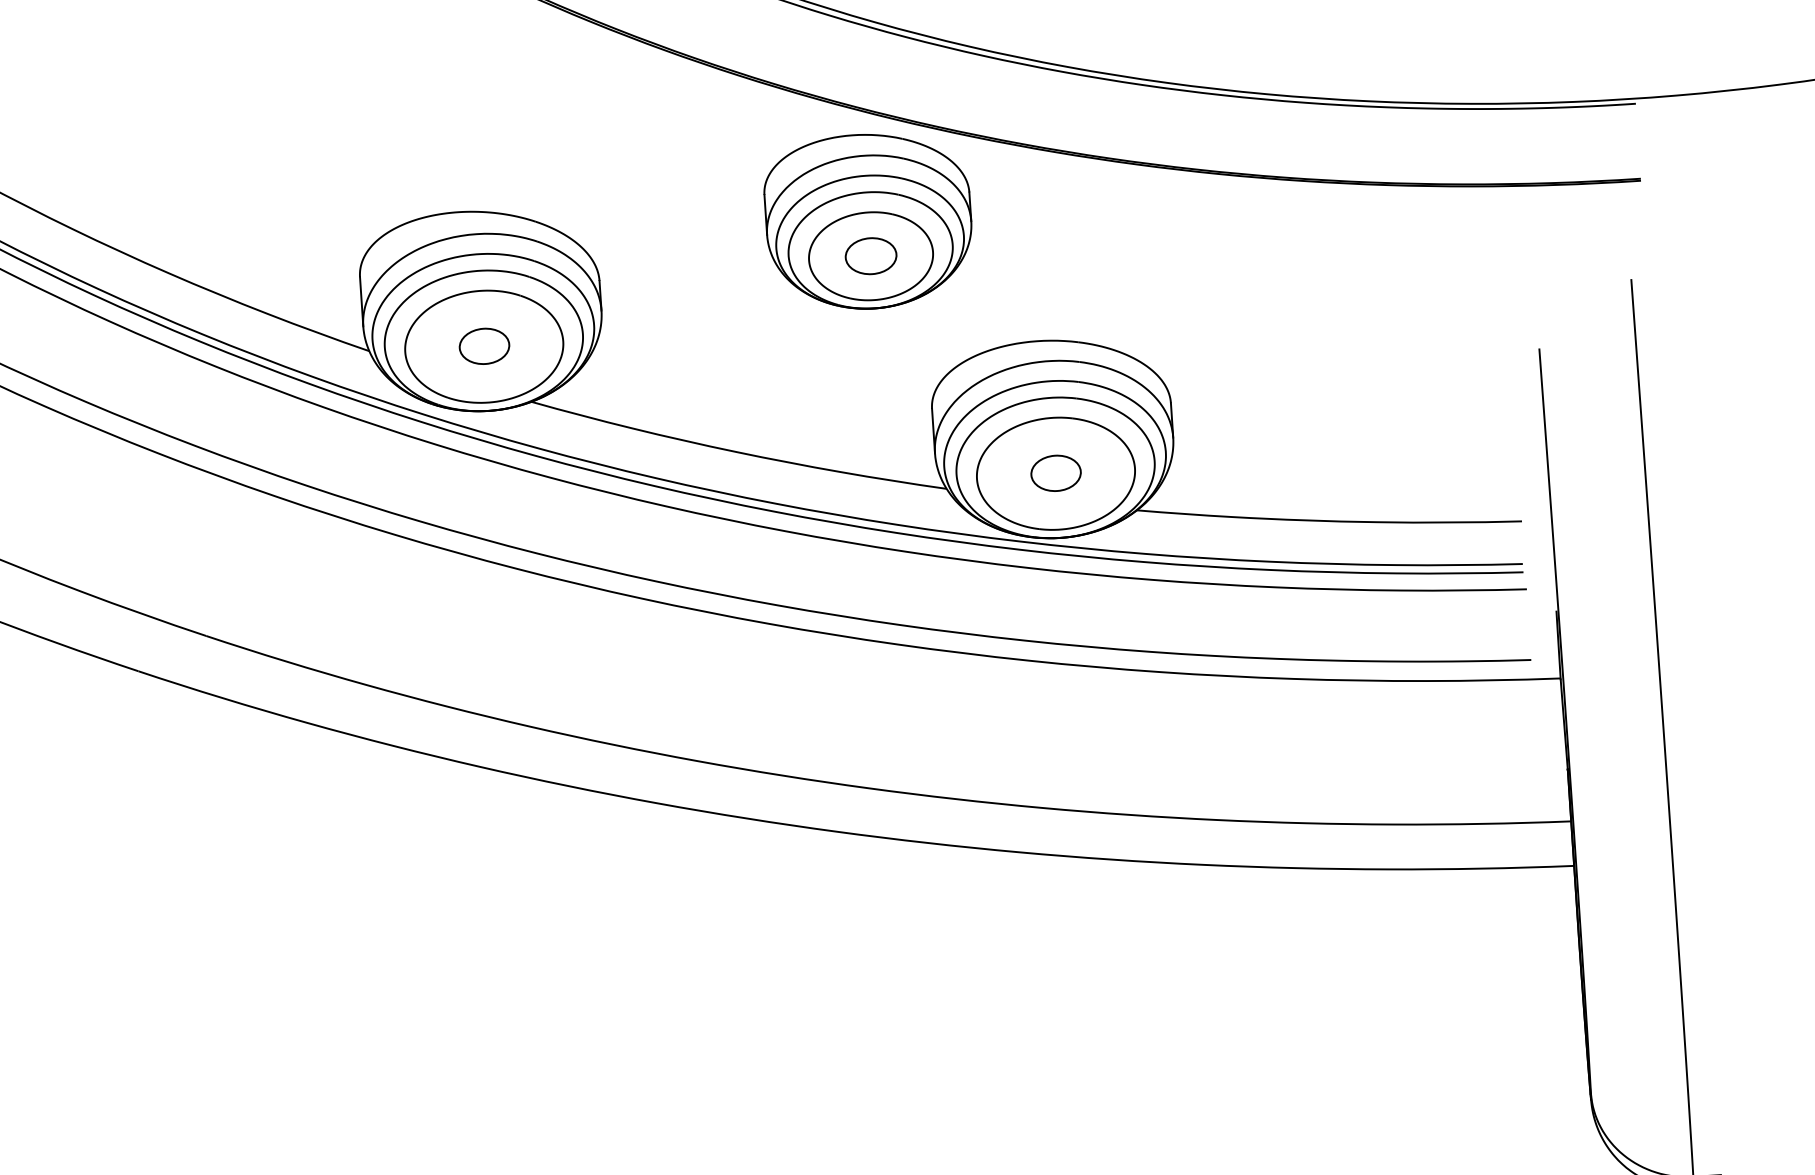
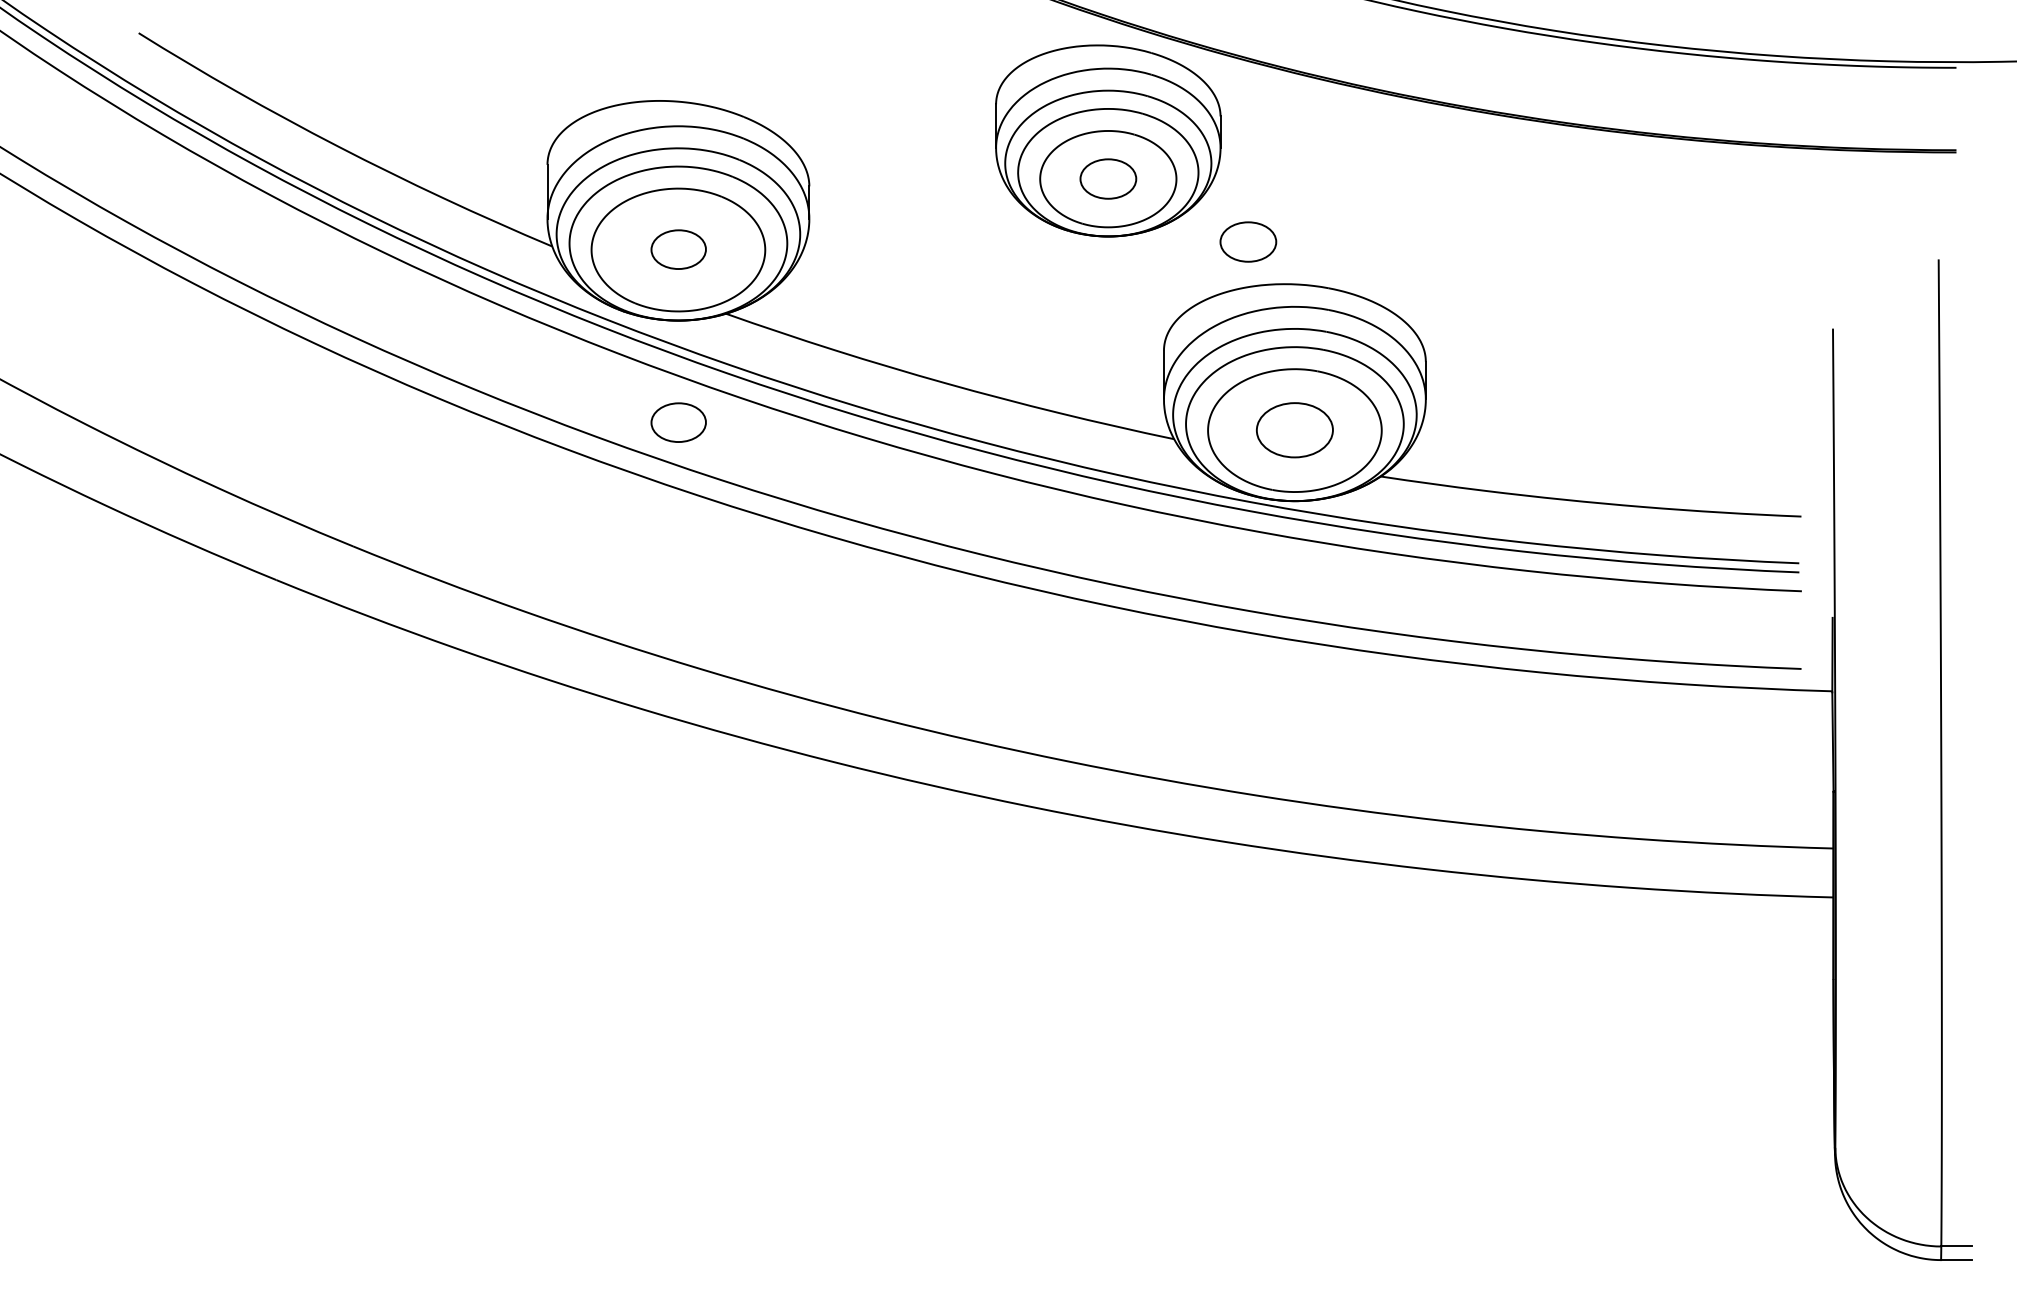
part: (1002, 304) -> (1248, 241), added
part: (1056, 472) -> (1295, 429), size x1.4
part: (494, 503) -> (678, 422), added

